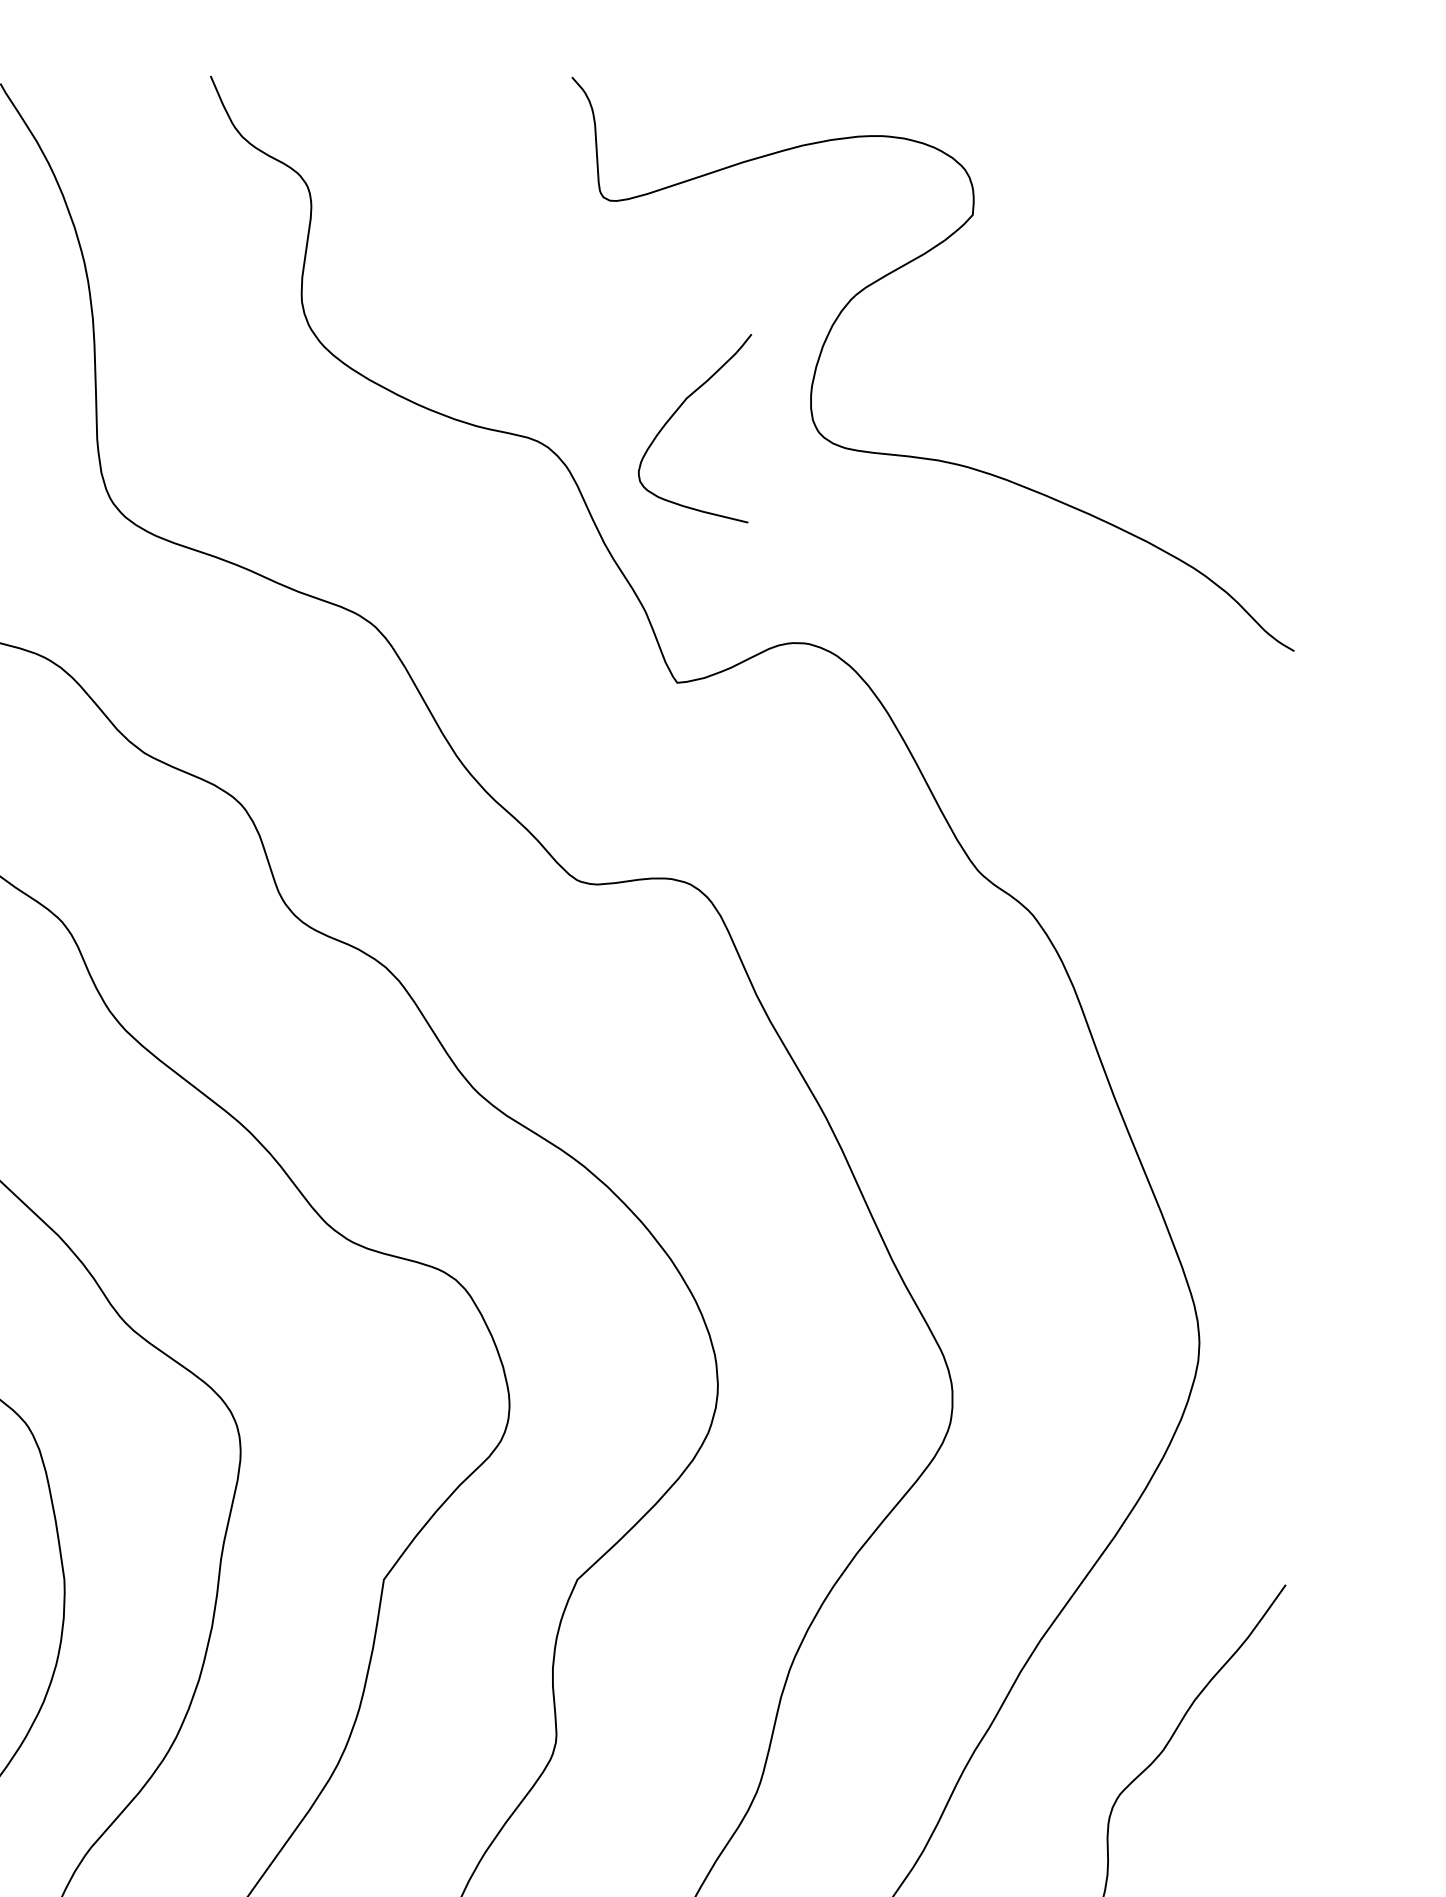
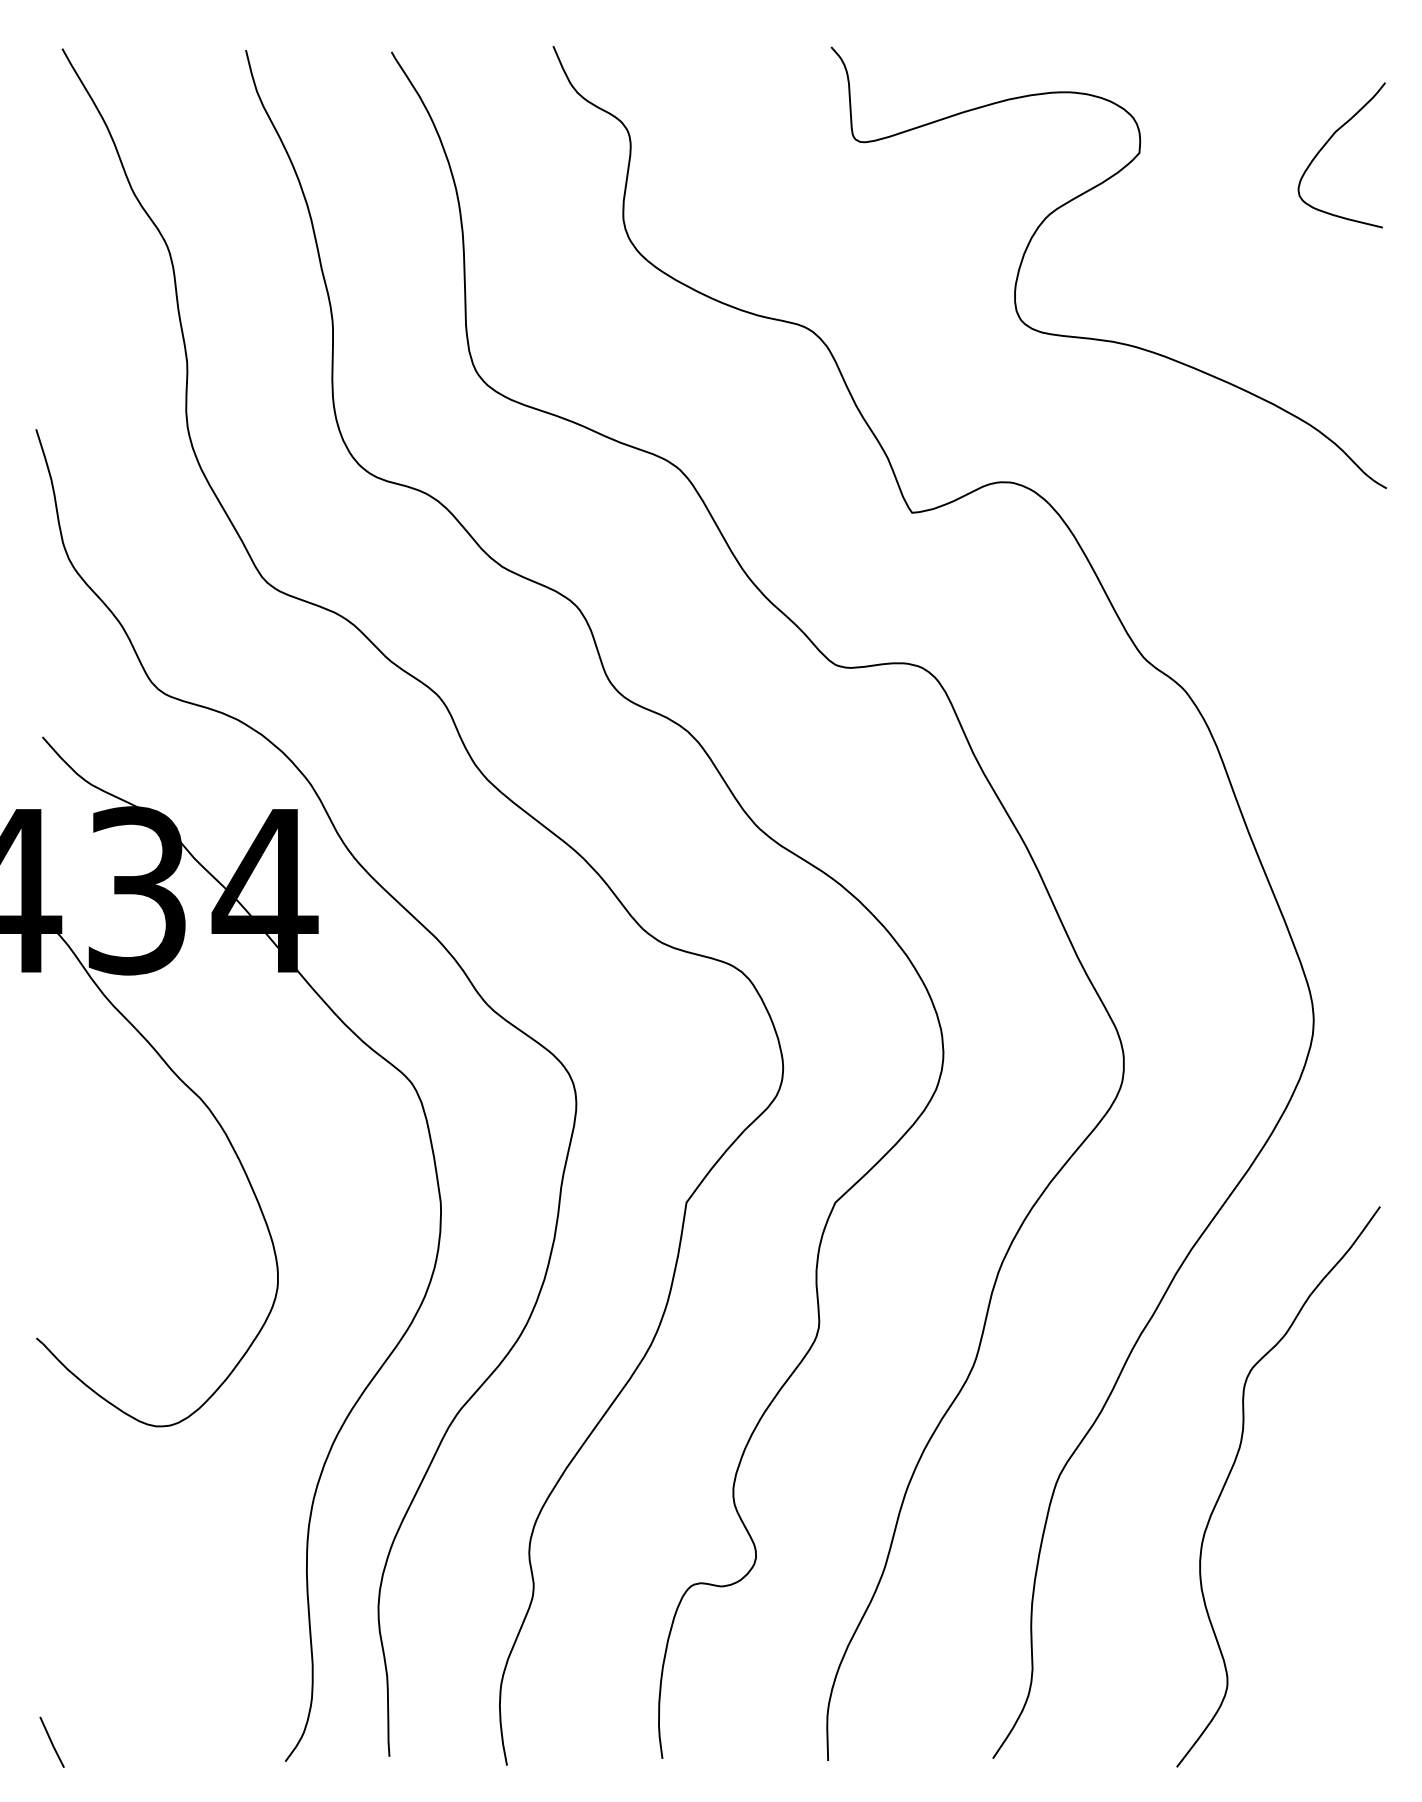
curve: (677, 411) -> (1328, 142), moved

